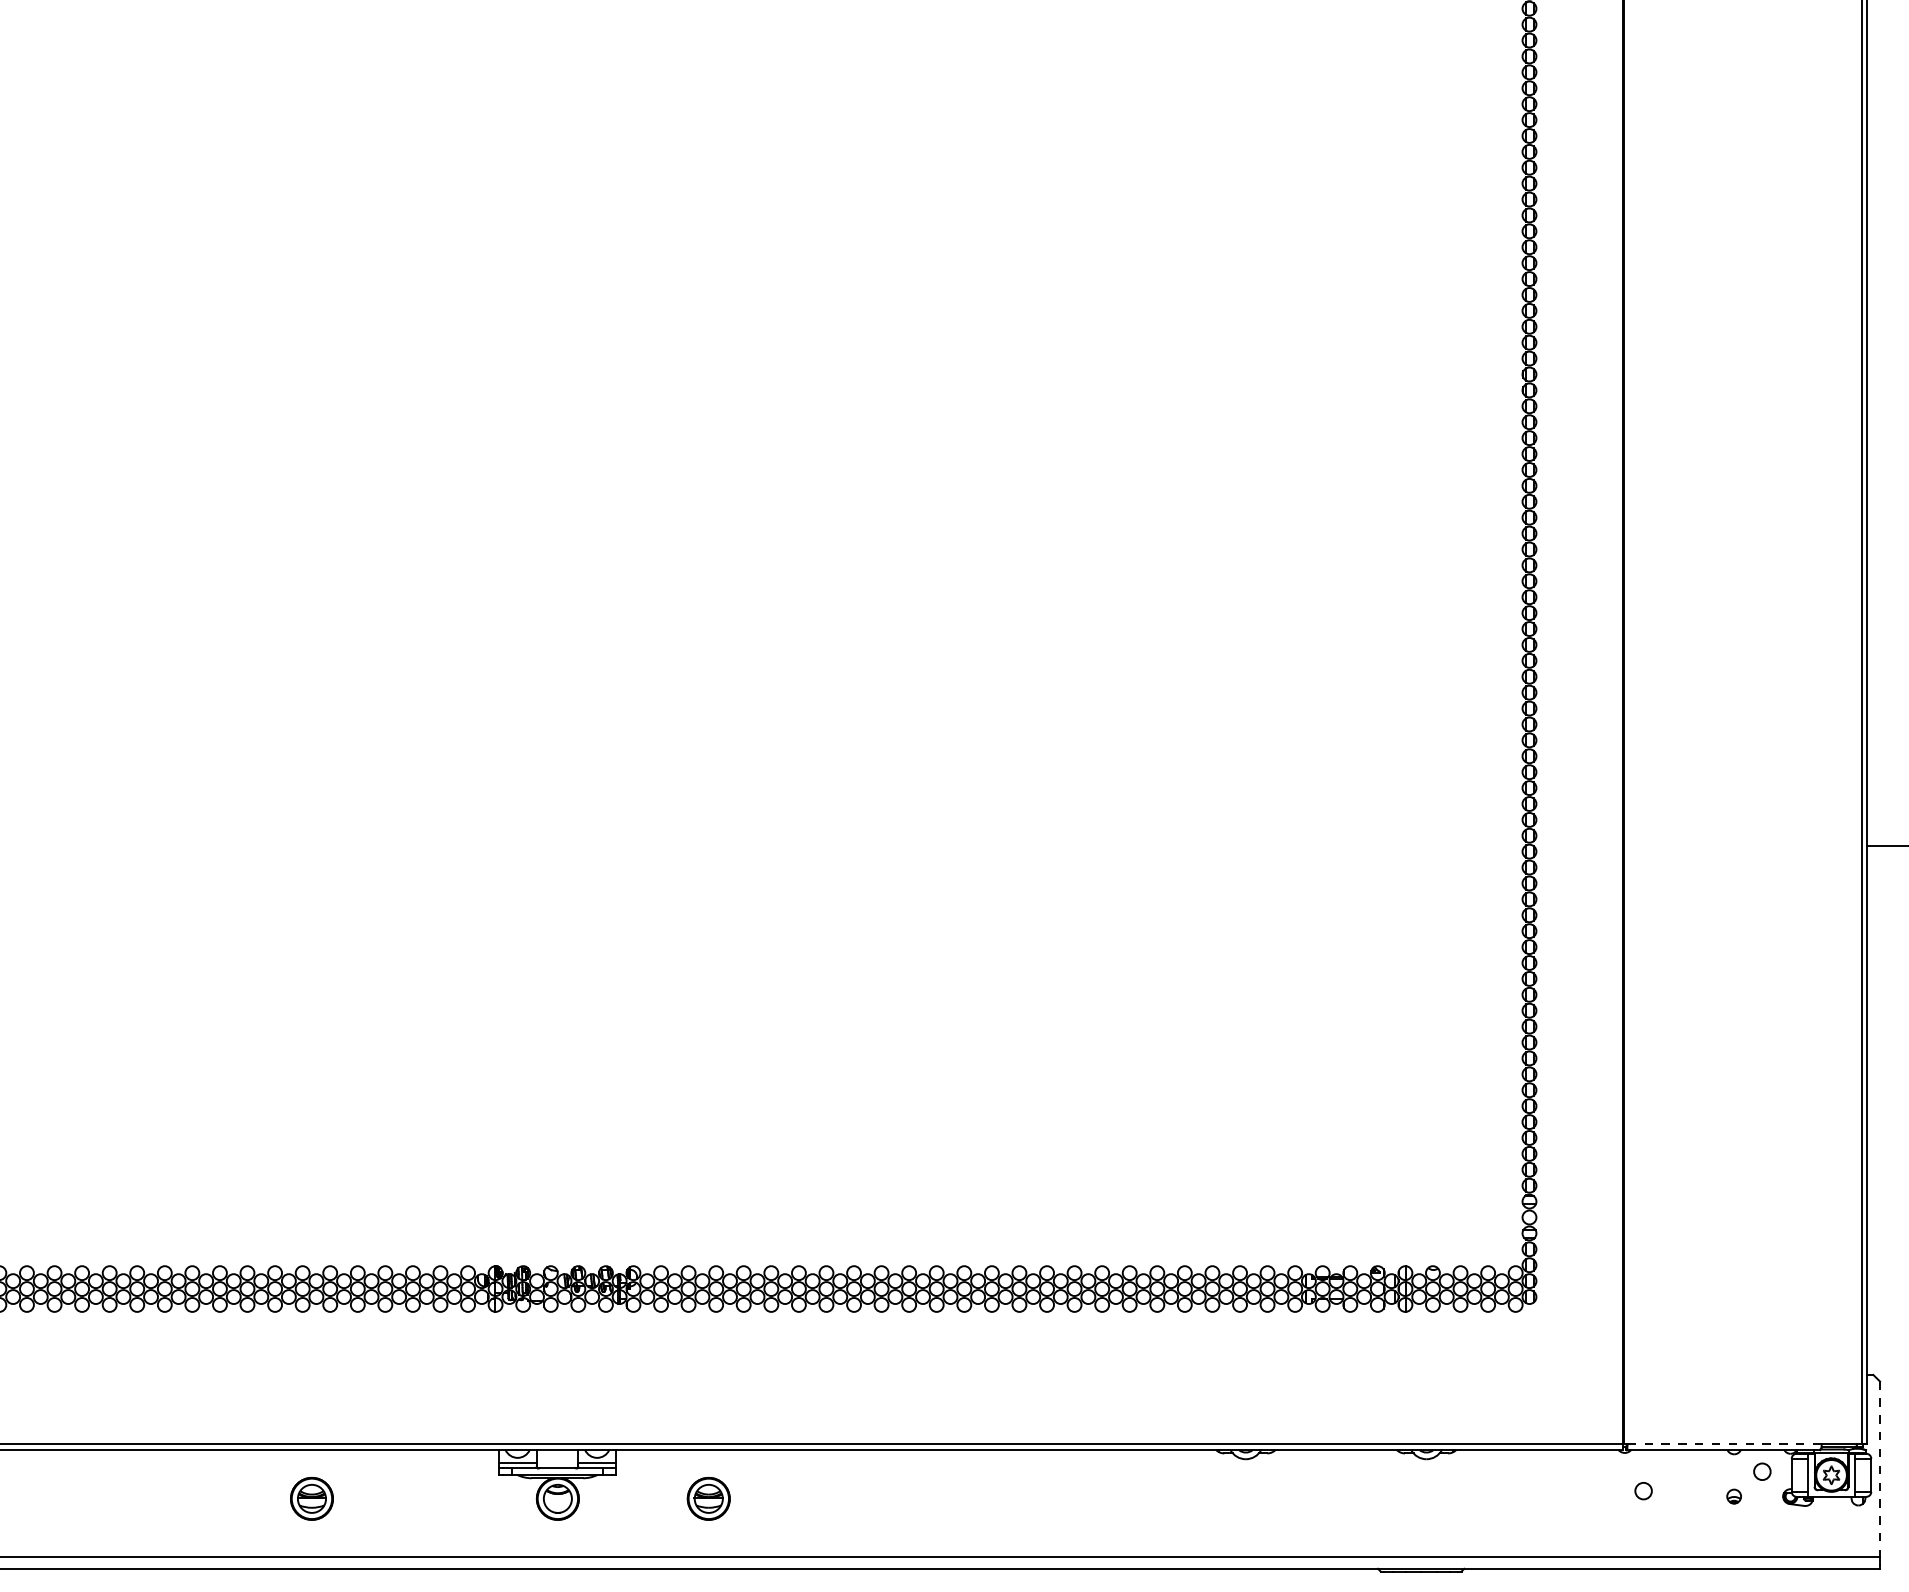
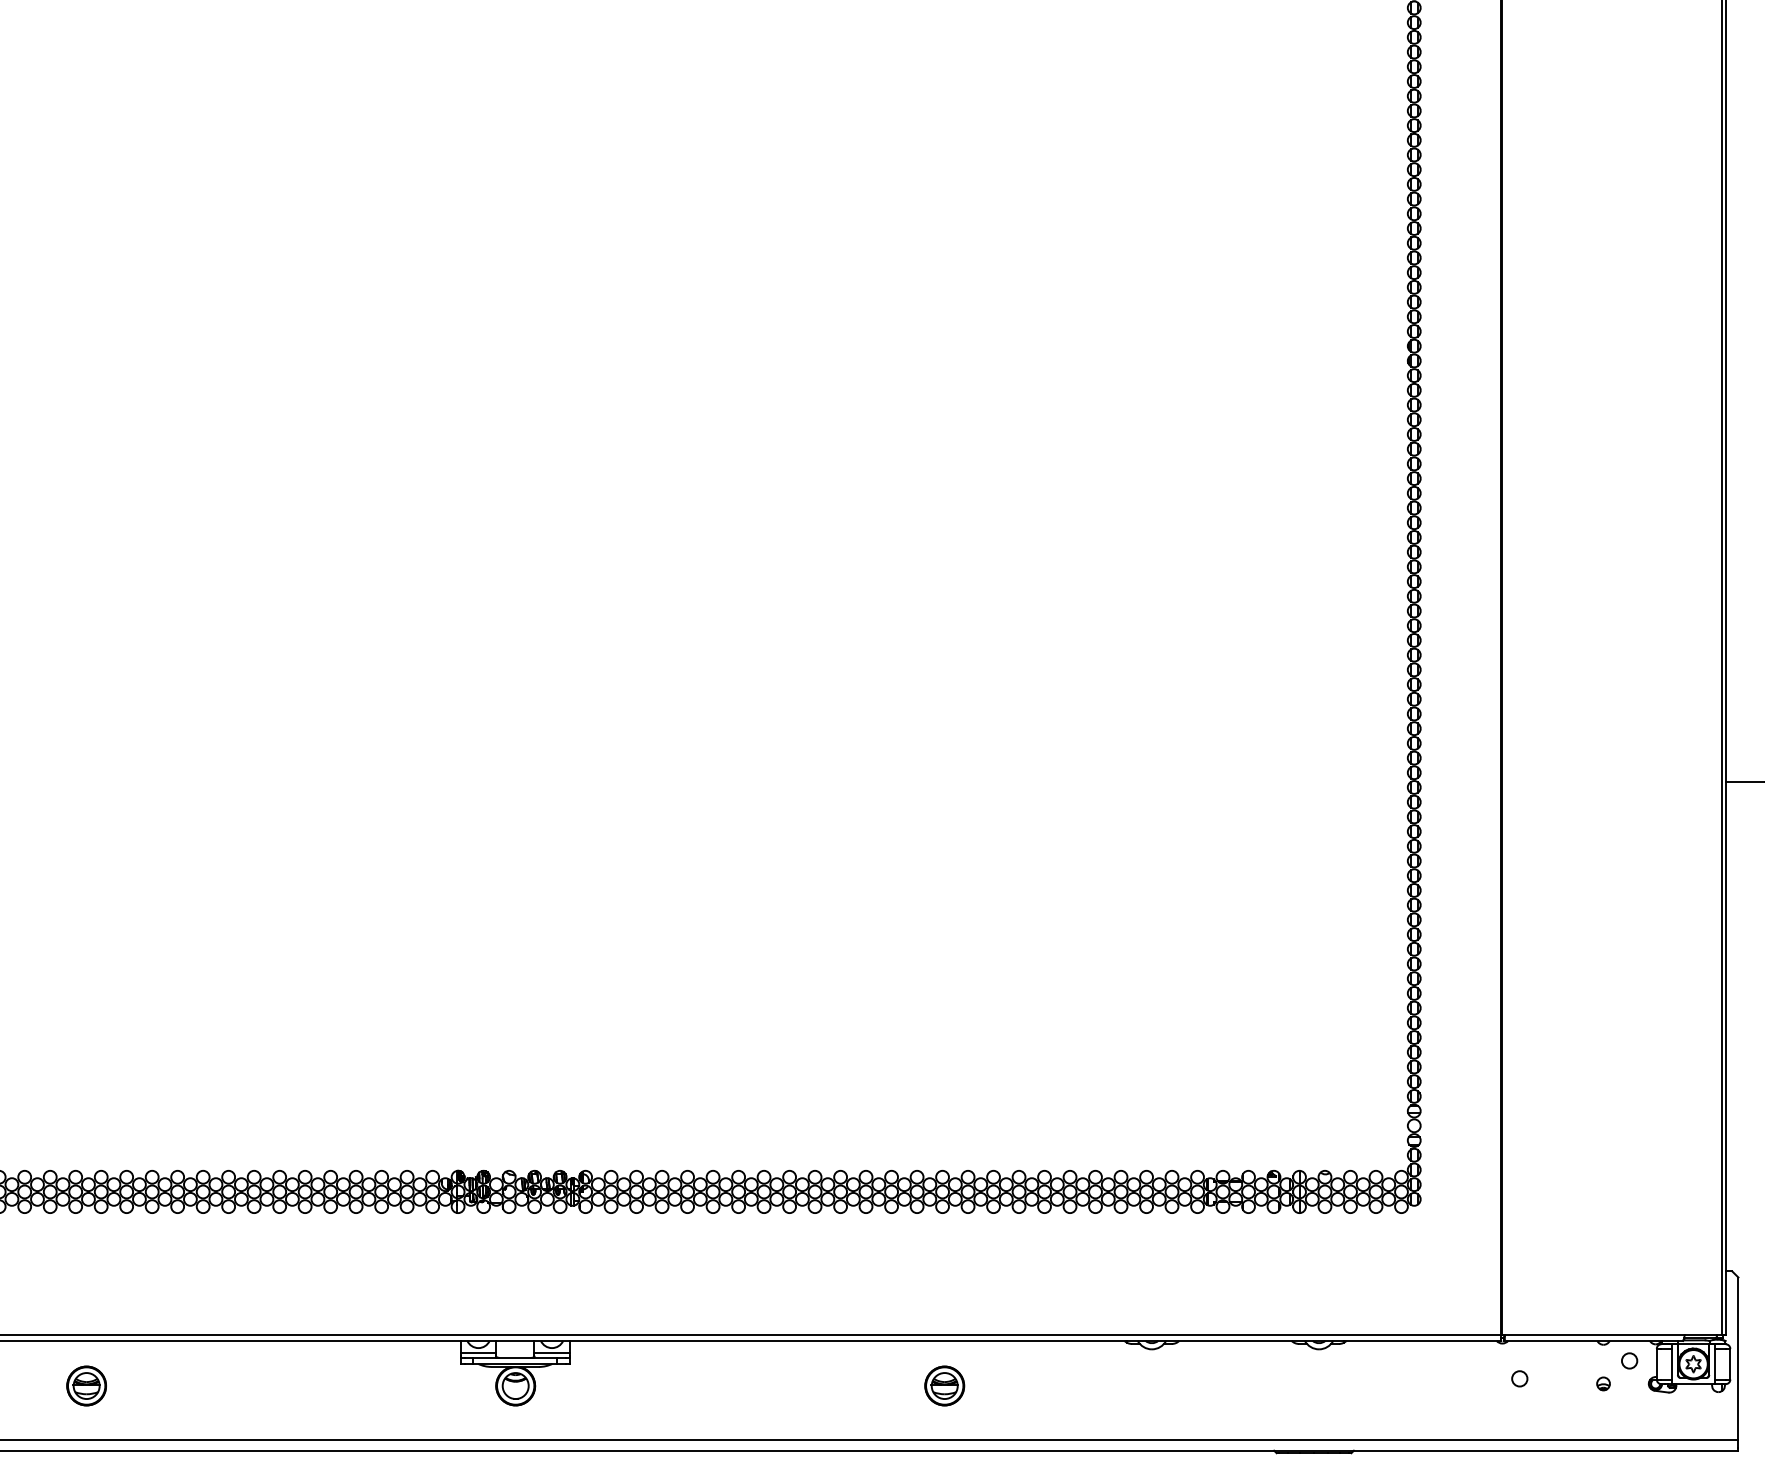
line: (1725, 1444) -> (1595, 1335), dashed -> solid
line: (1880, 1469) -> (1738, 1358), dashed -> solid
part: (311, 1498) -> (86, 1385), moved
part: (708, 1498) -> (944, 1385), moved

